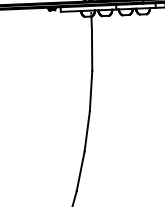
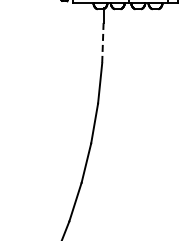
line: (91, 51) -> (102, 43), solid -> dashed

